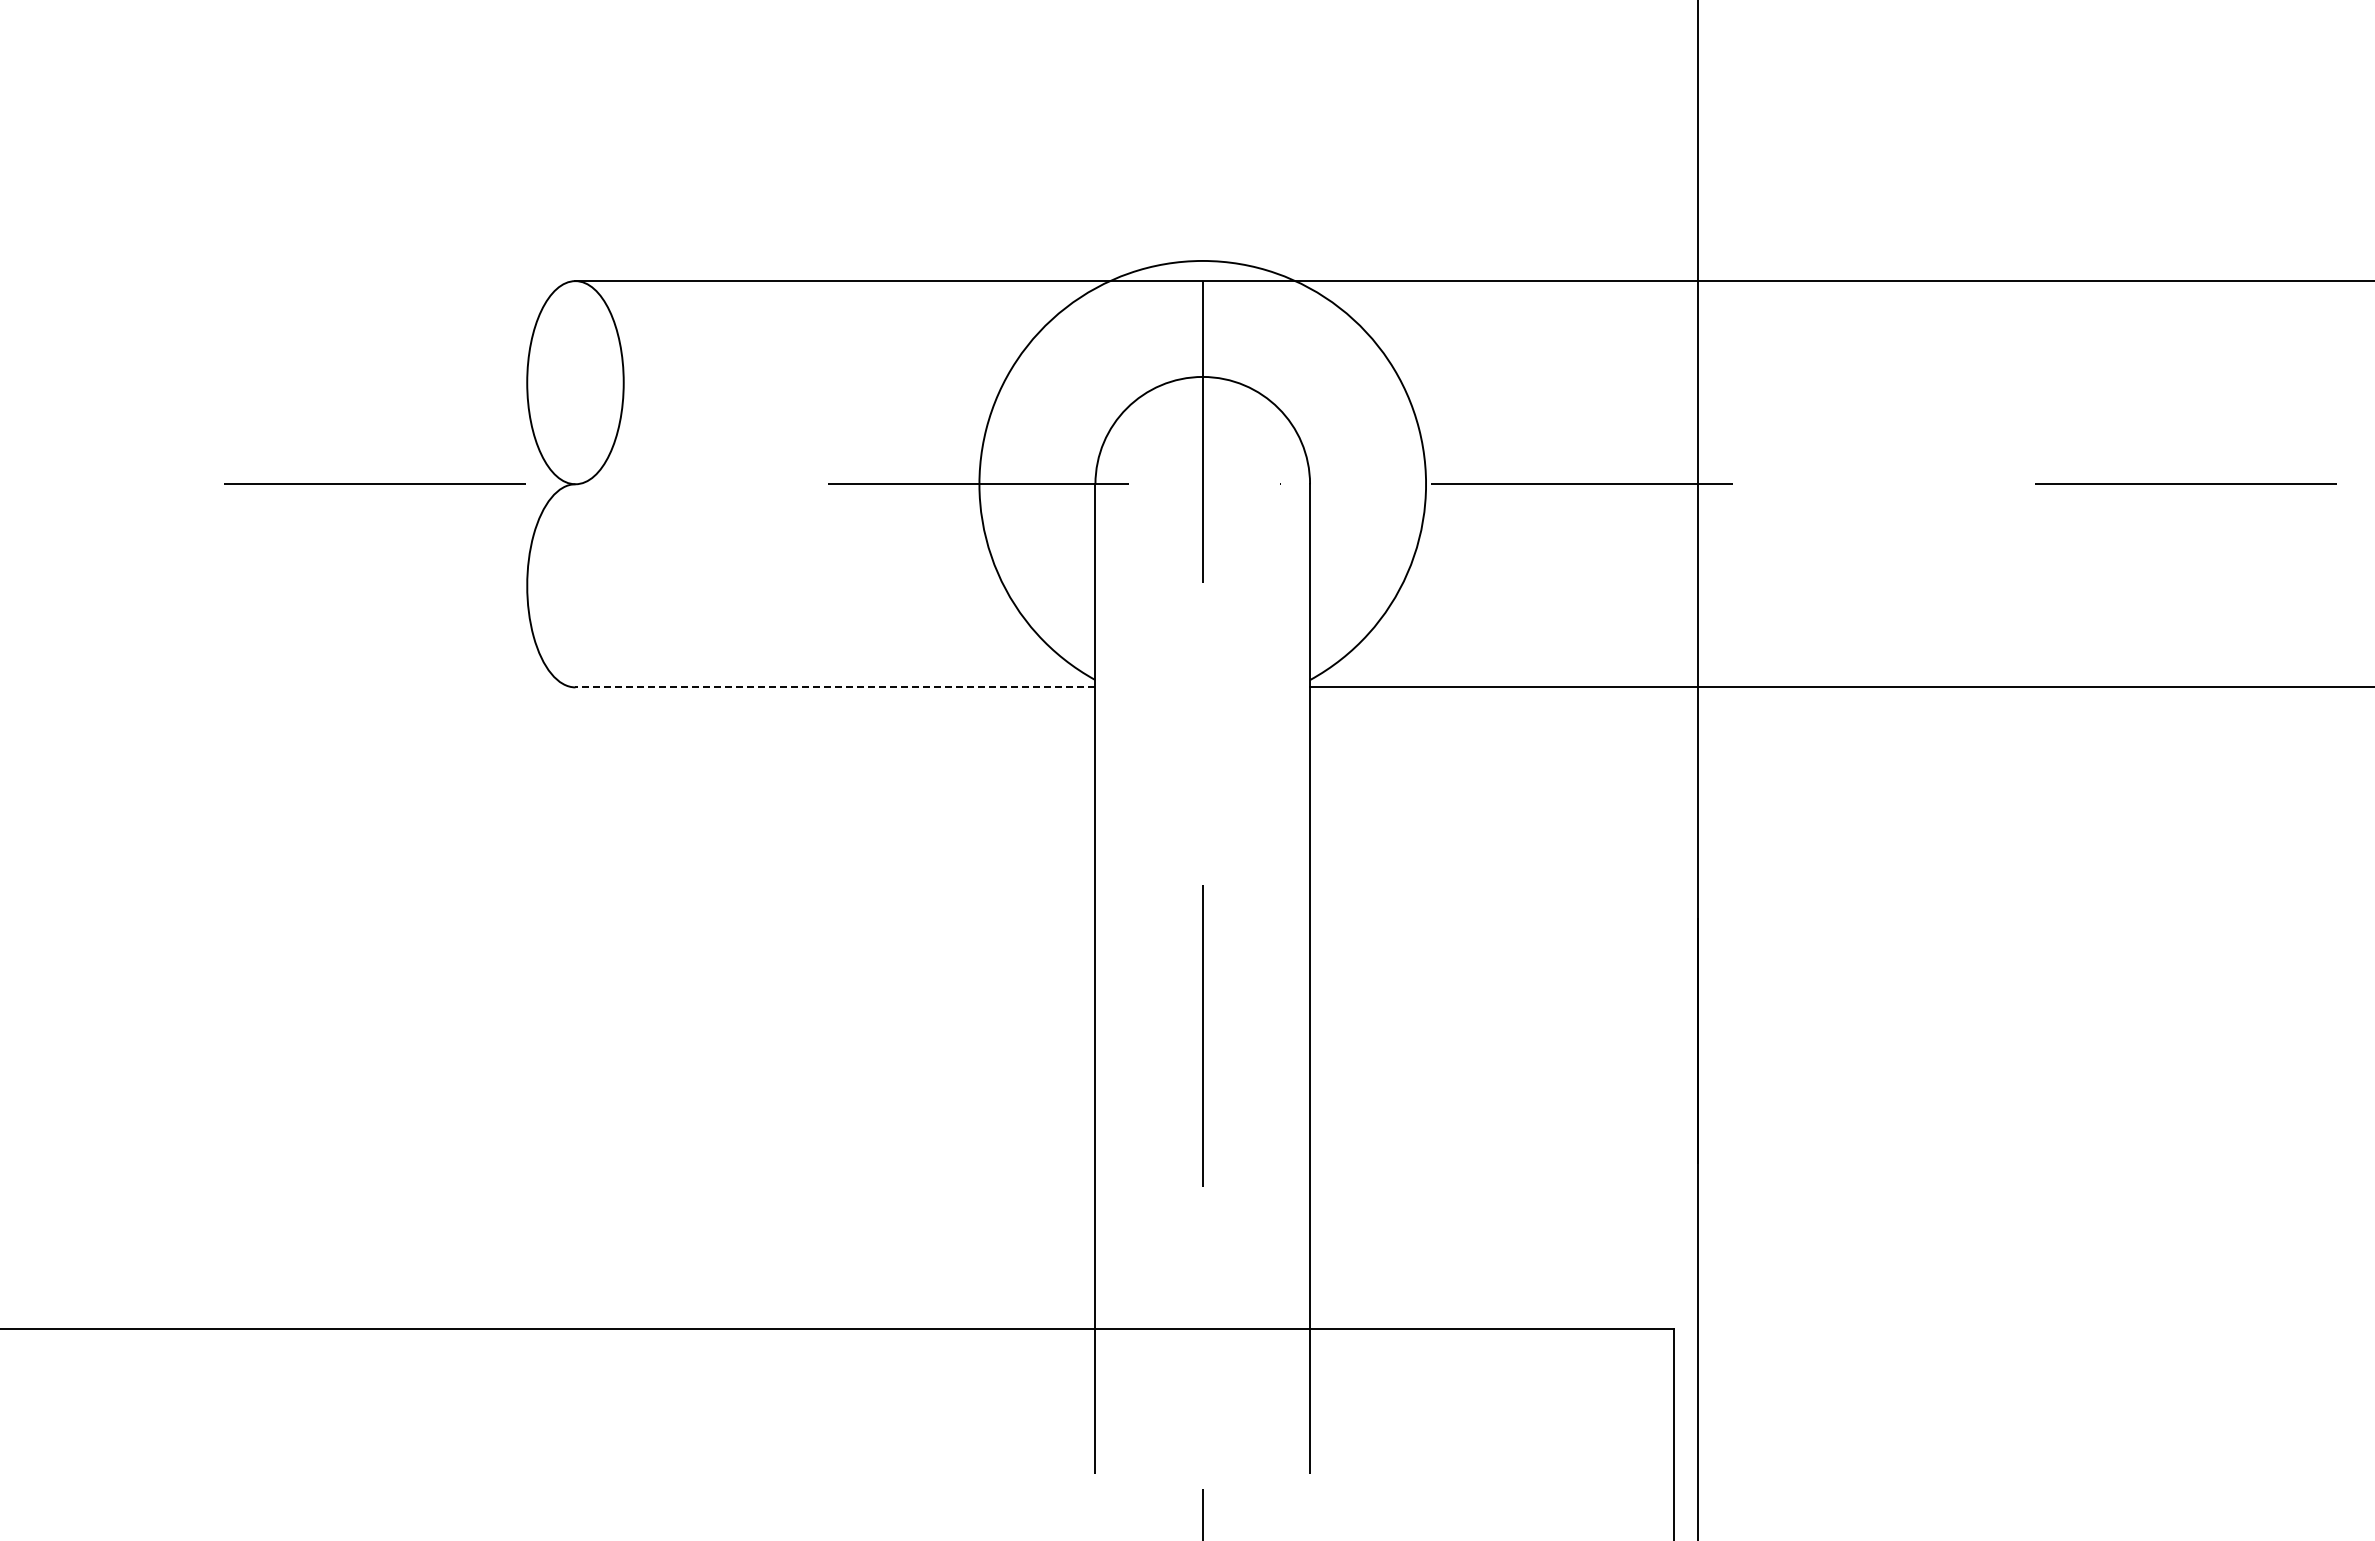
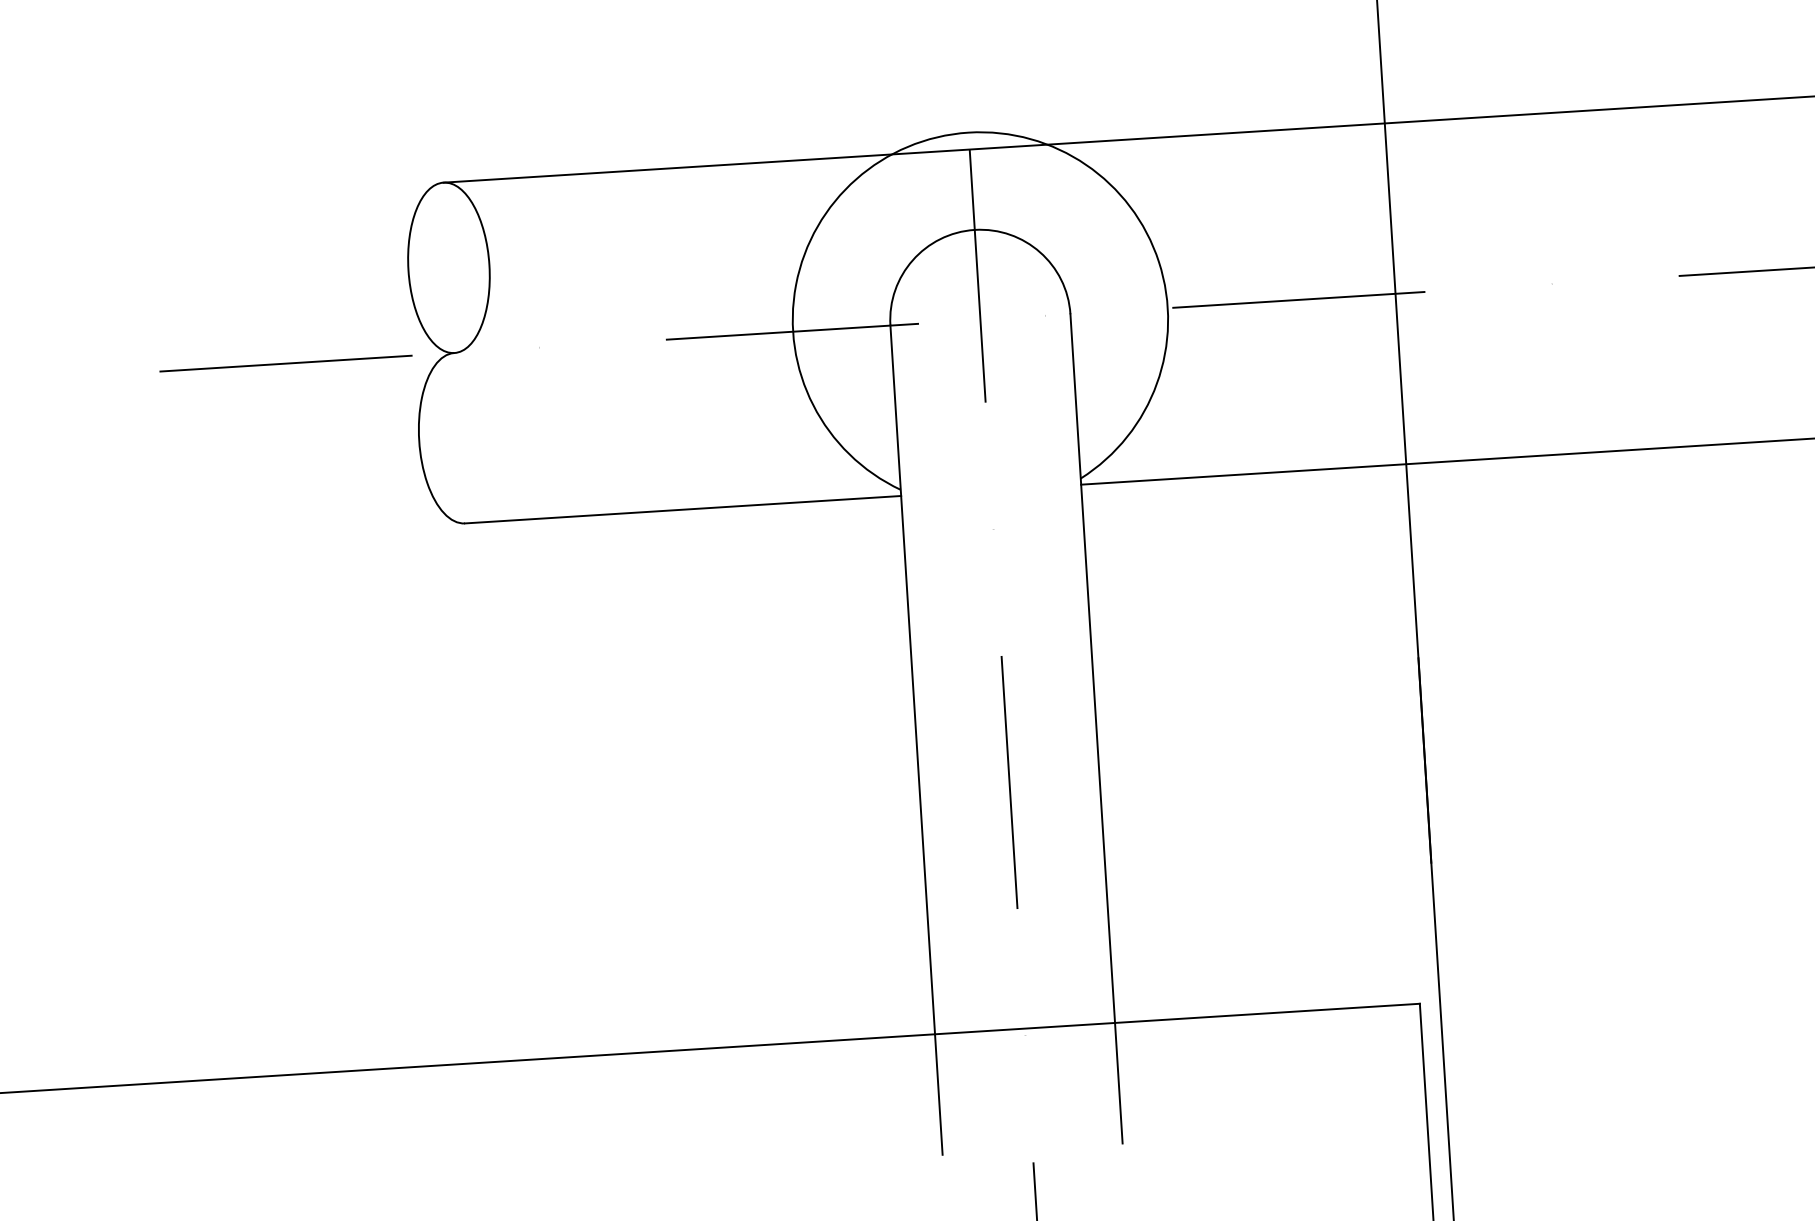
line: (835, 687) -> (683, 509), dashed -> solid

